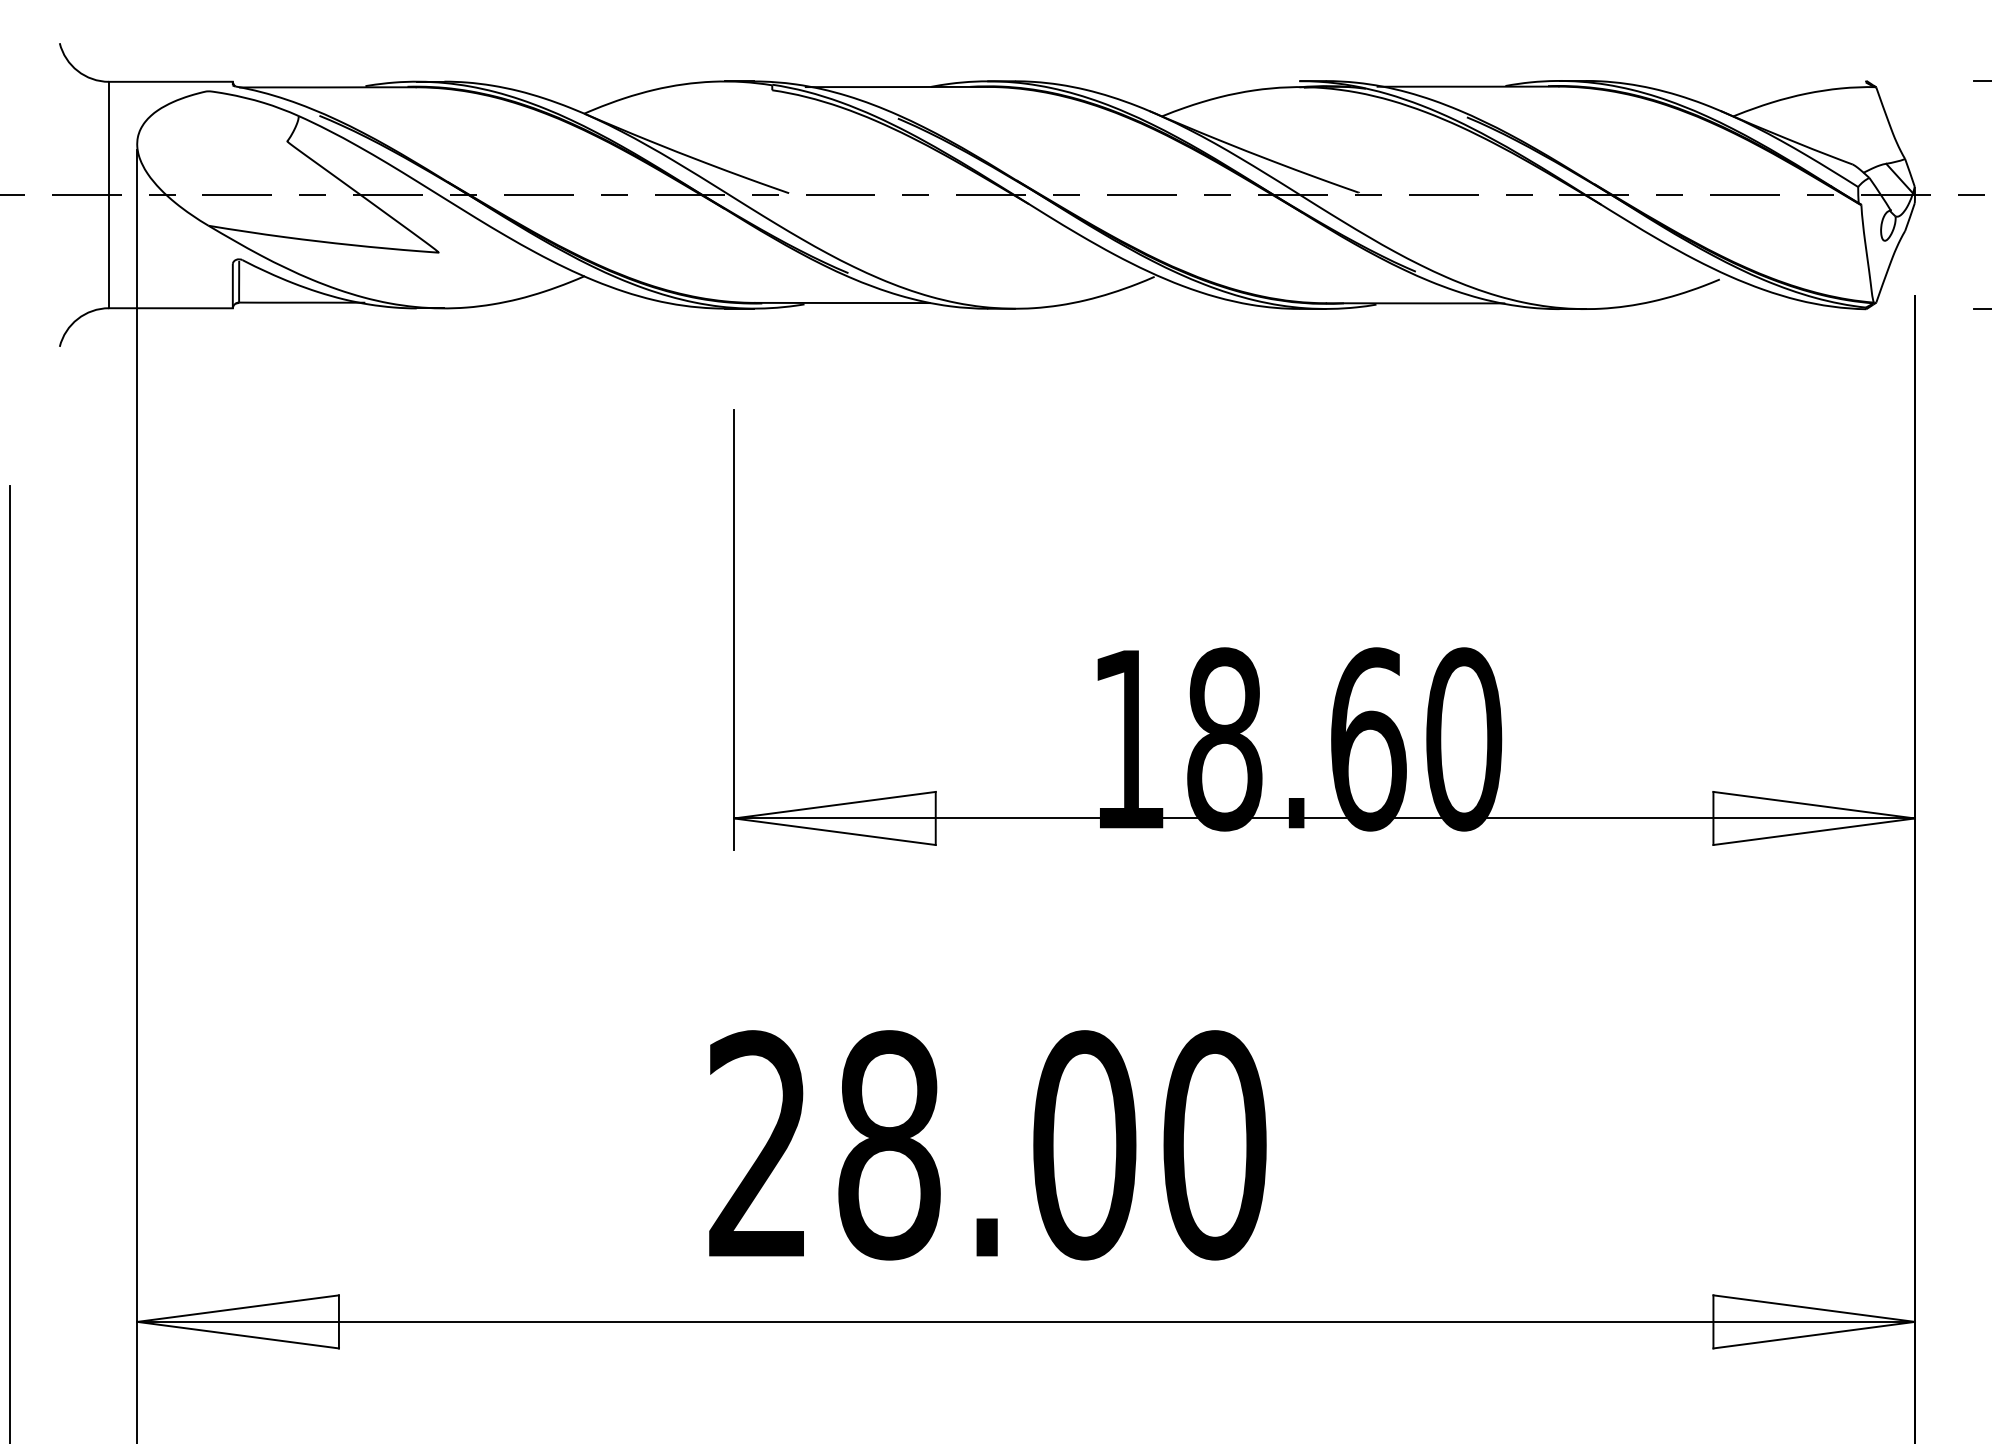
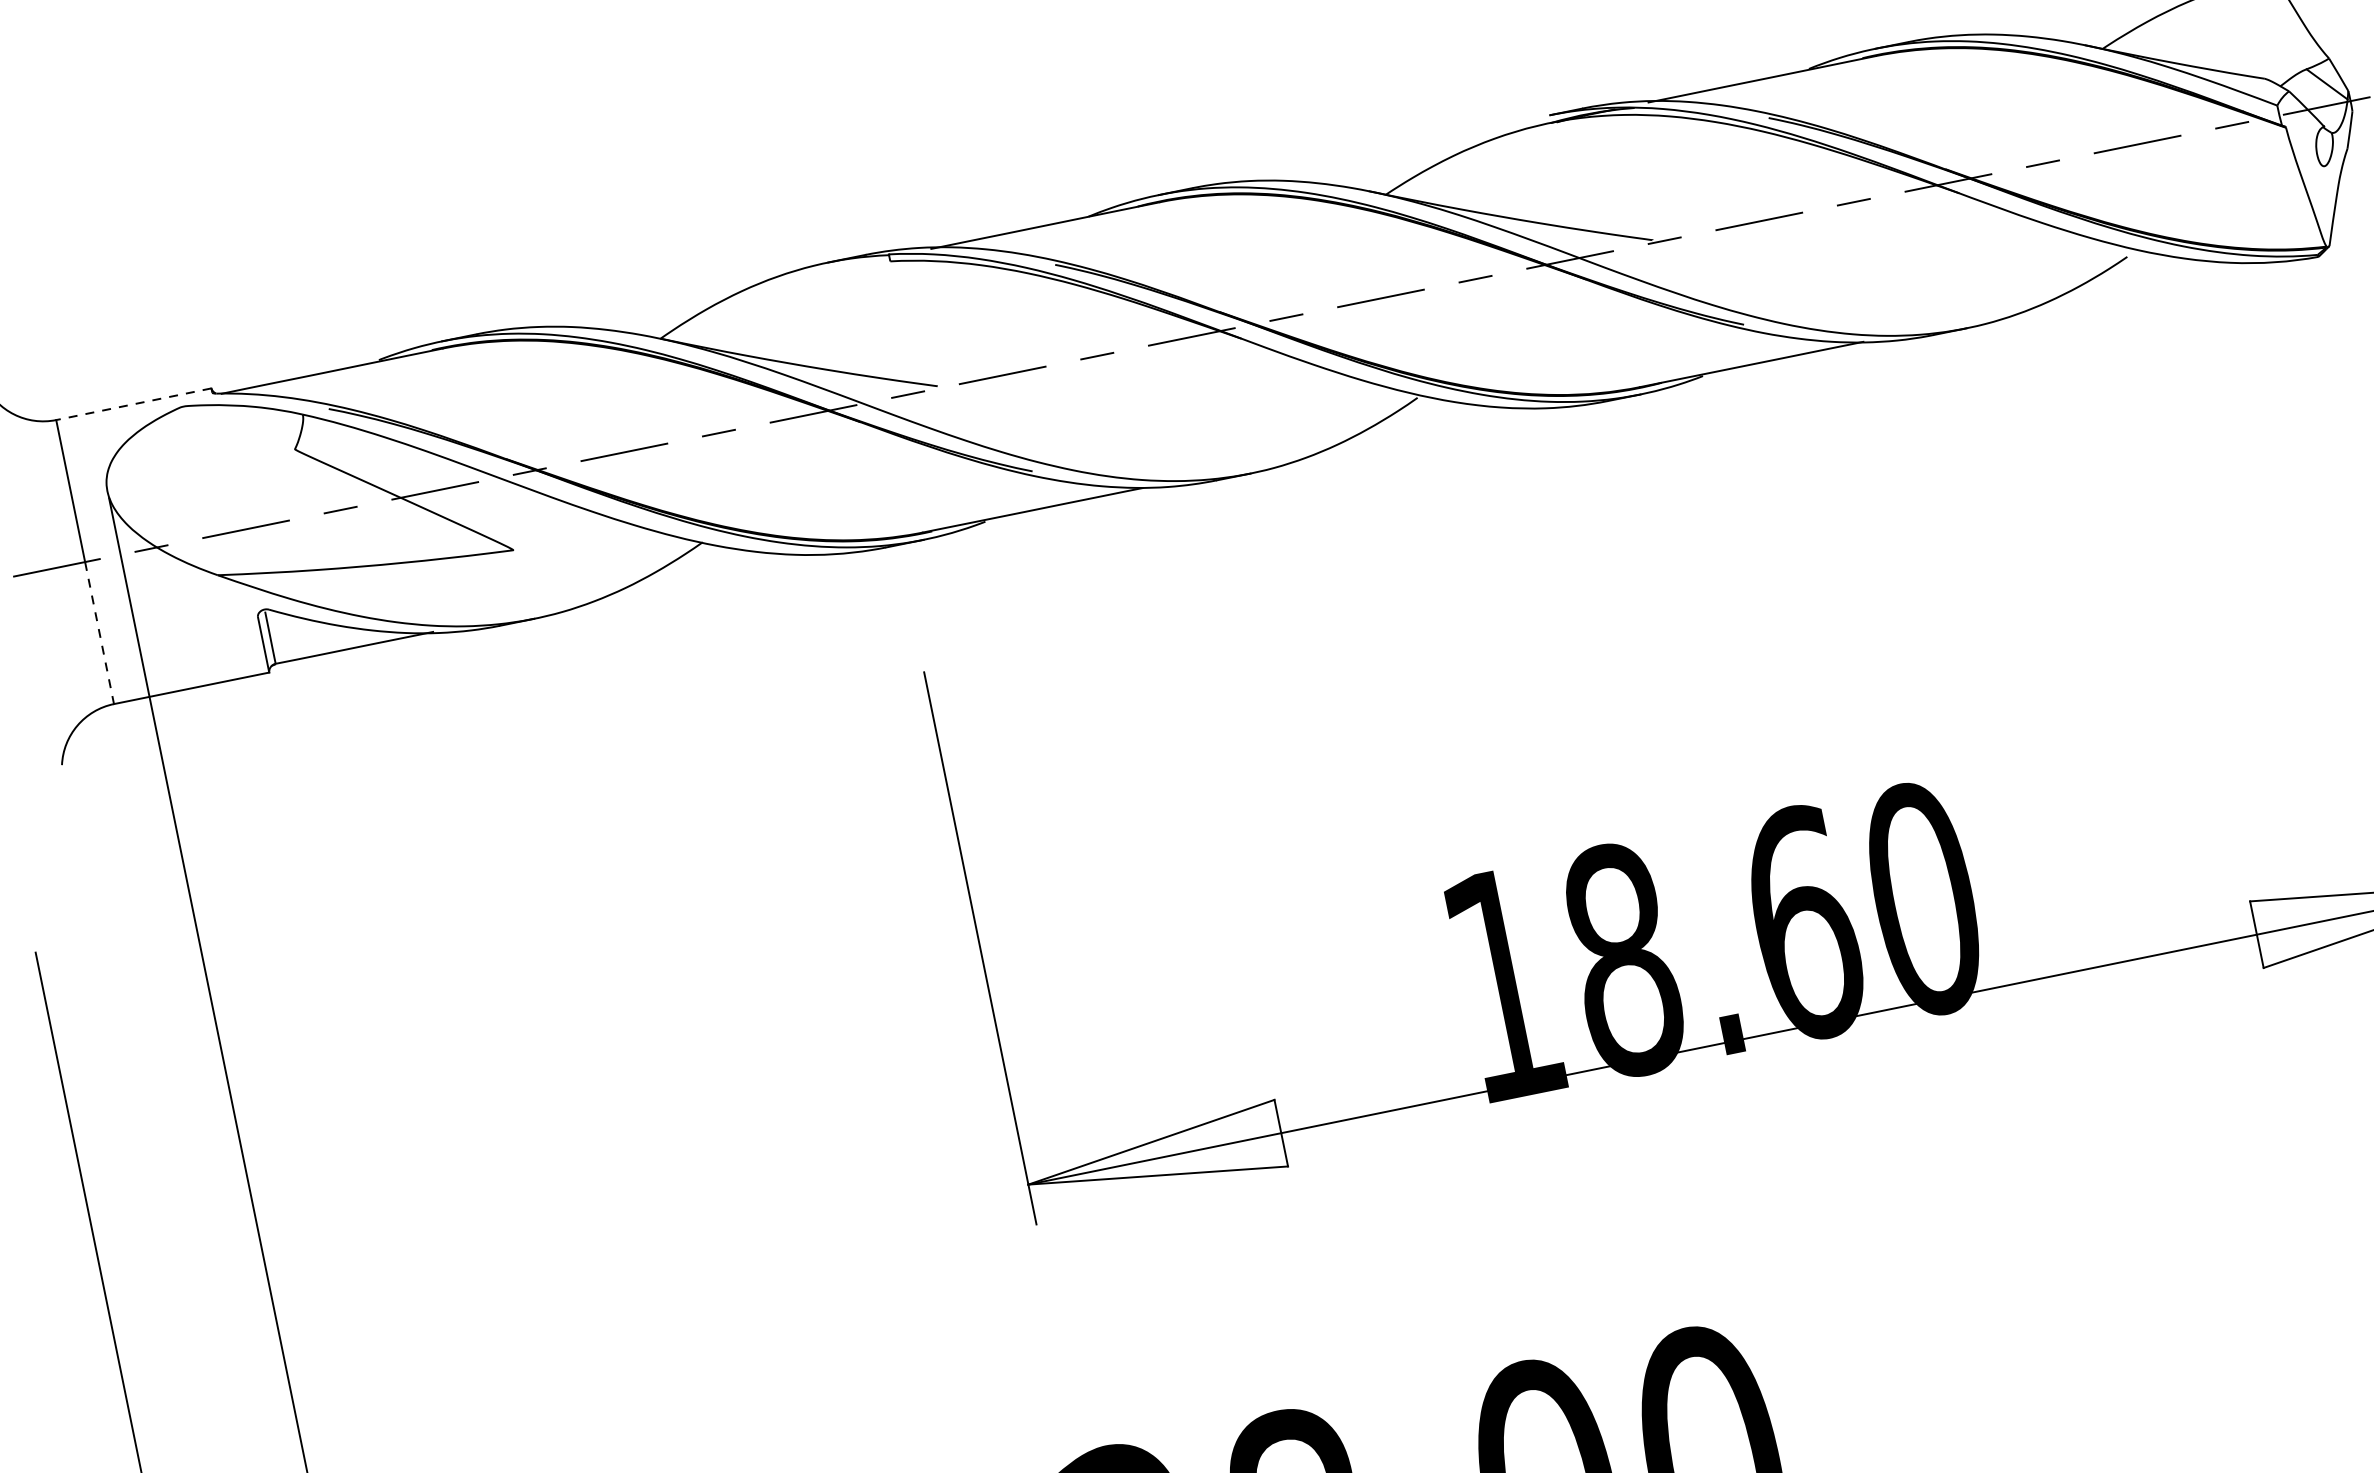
line: (170, 81) -> (133, 403), solid -> dashed
line: (109, 251) -> (100, 632), solid -> dashed

